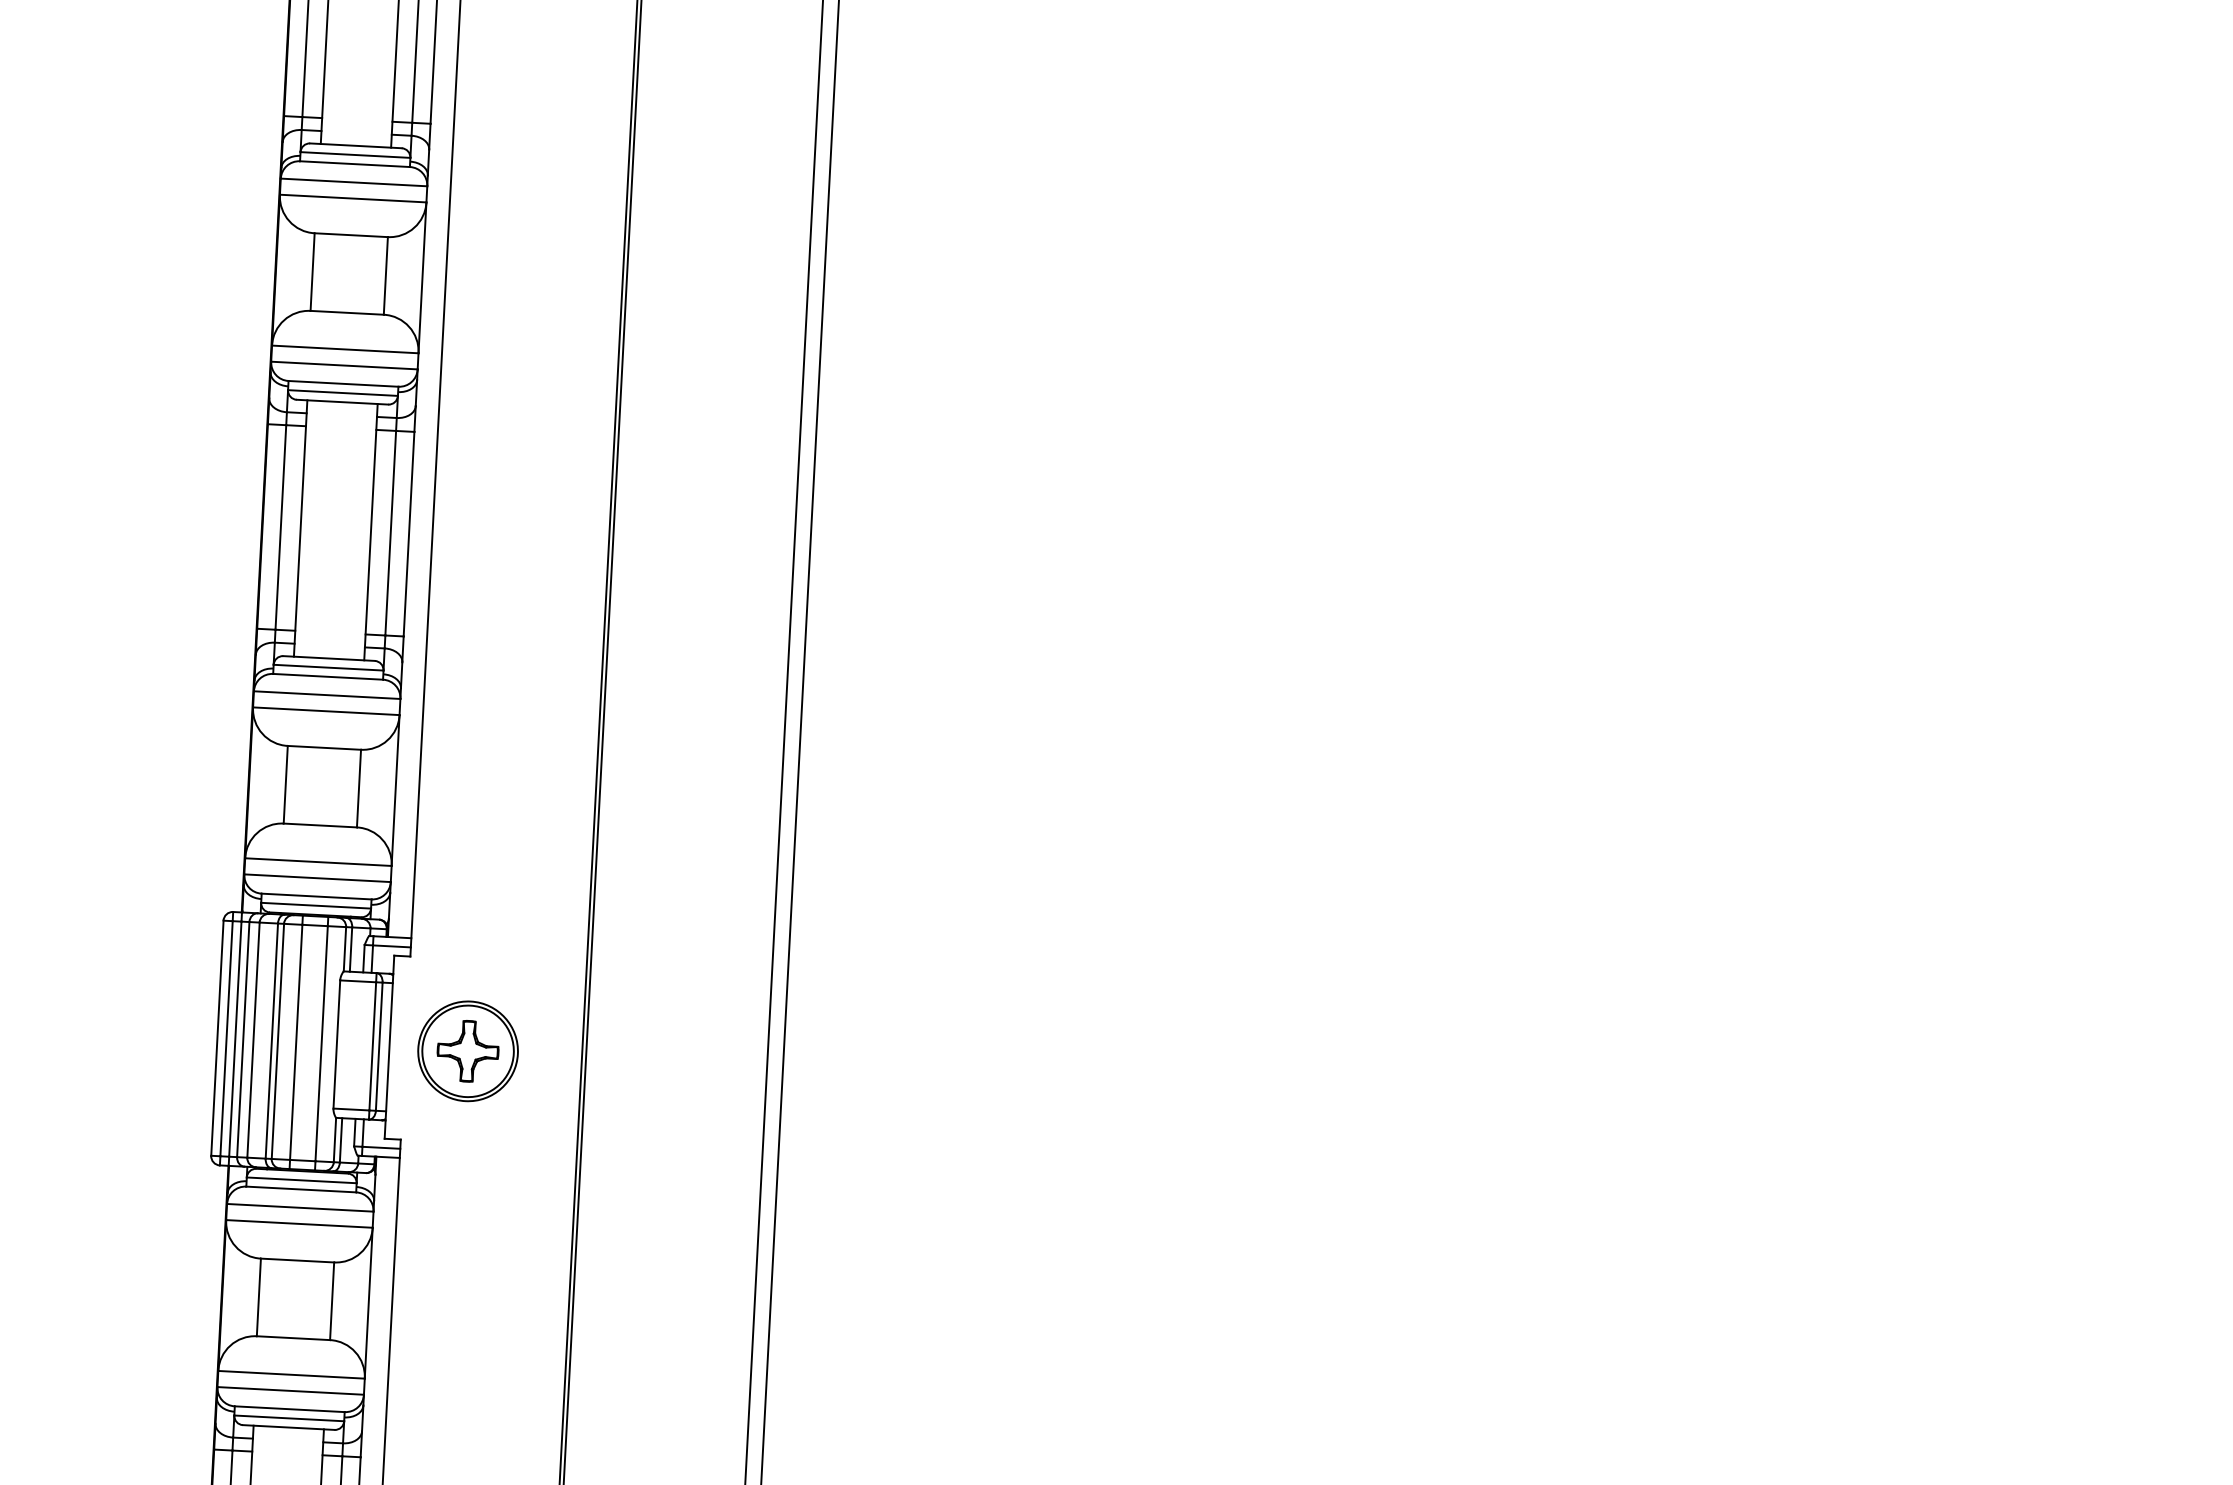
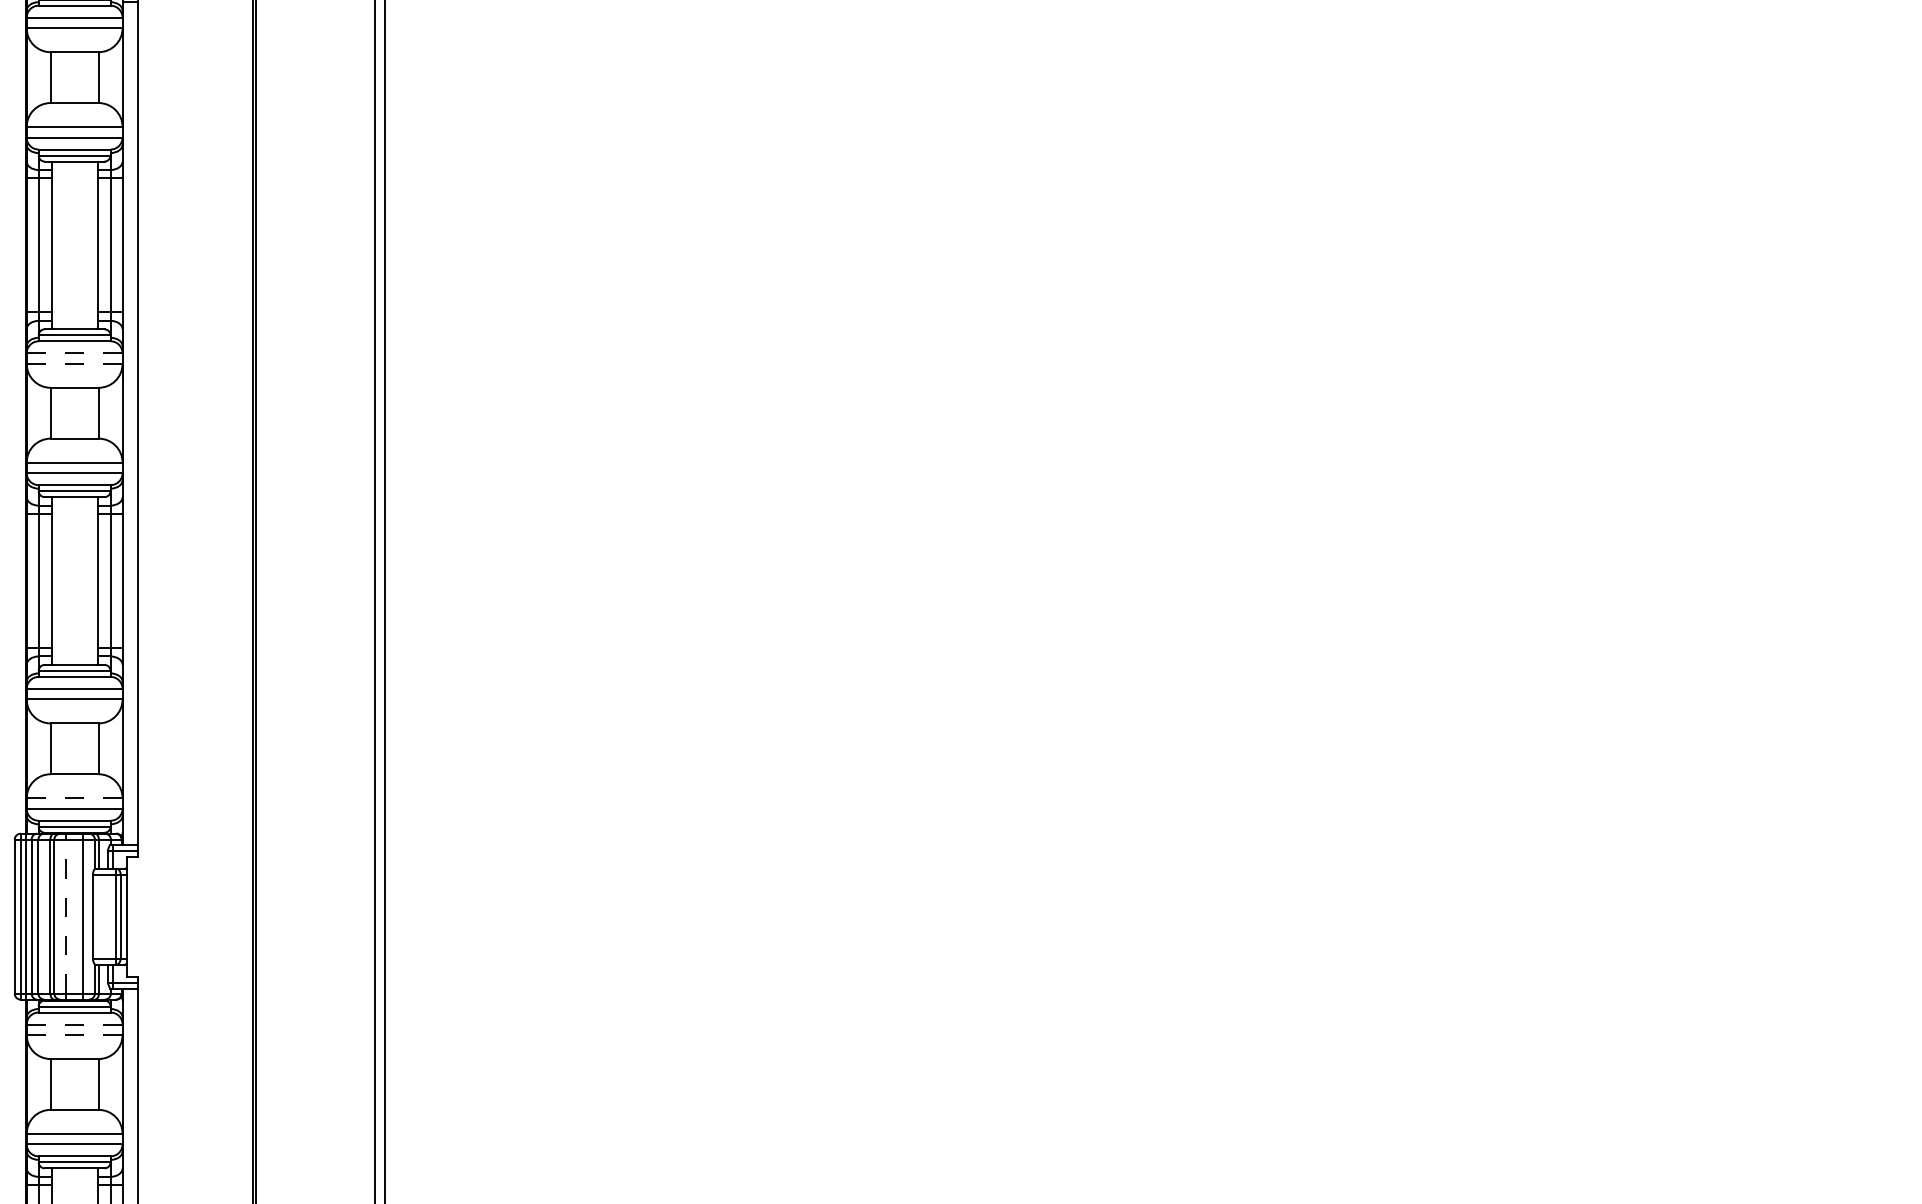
line: (353, 182) -> (74, 353), solid -> dashed
line: (352, 198) -> (74, 363), solid -> dashed
line: (318, 862) -> (74, 798), solid -> dashed
line: (296, 1042) -> (66, 916), solid -> dashed
part: (467, 1051) -> (178, 916), removed
line: (300, 1207) -> (74, 1024), solid -> dashed
line: (299, 1224) -> (74, 1035), solid -> dashed

